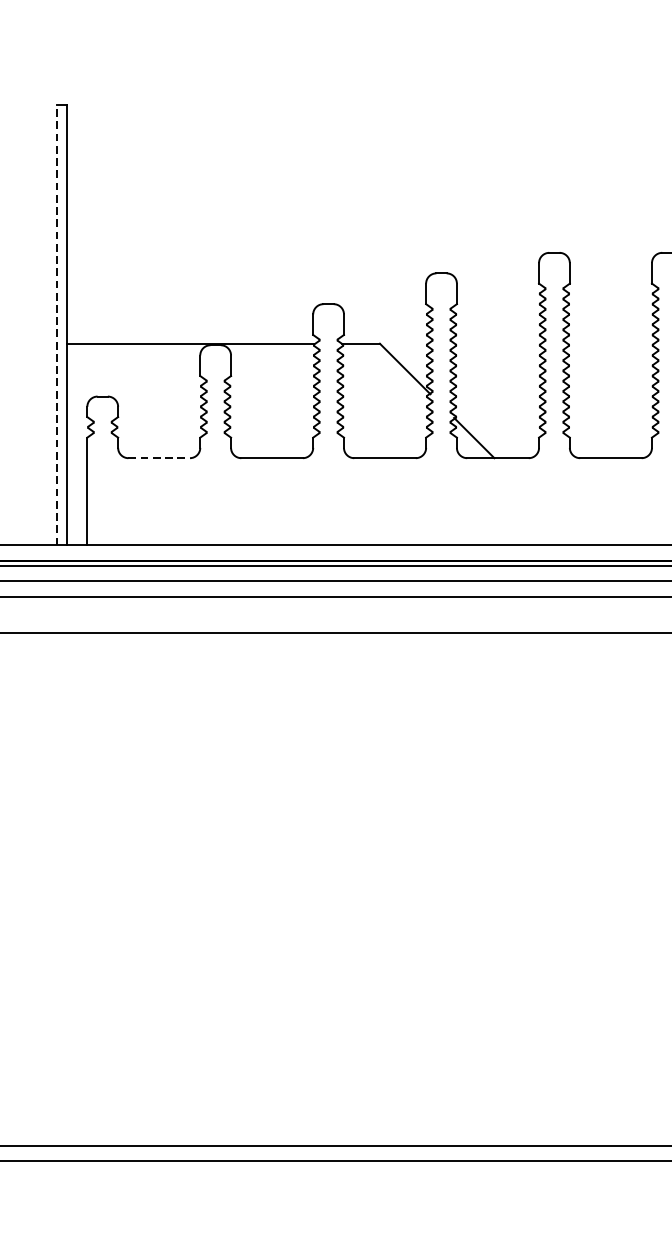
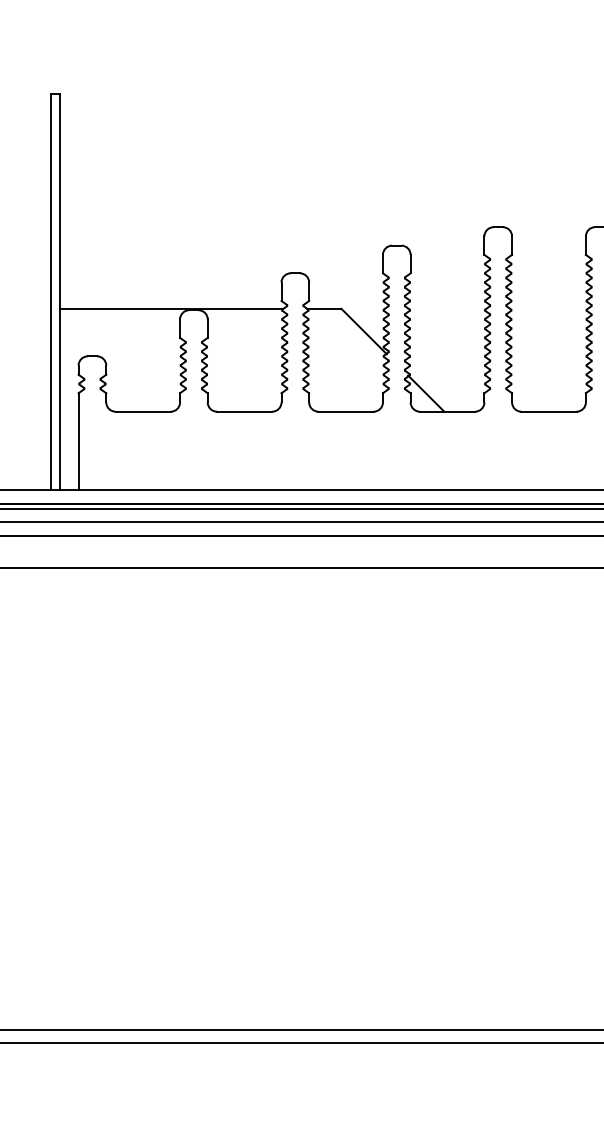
line: (56, 325) -> (50, 292), dashed -> solid
line: (159, 457) -> (143, 411), dashed -> solid

